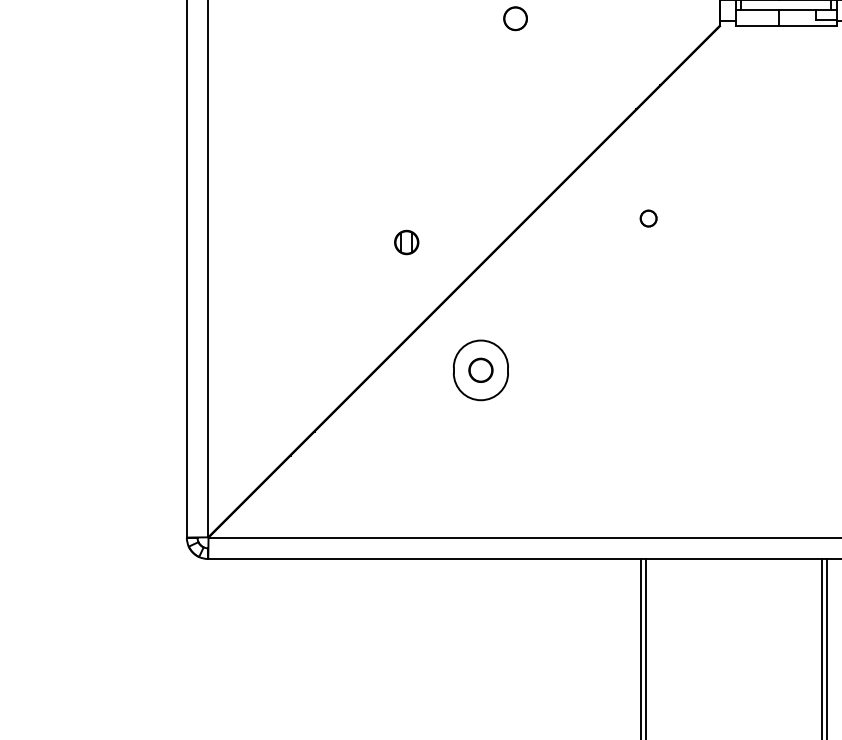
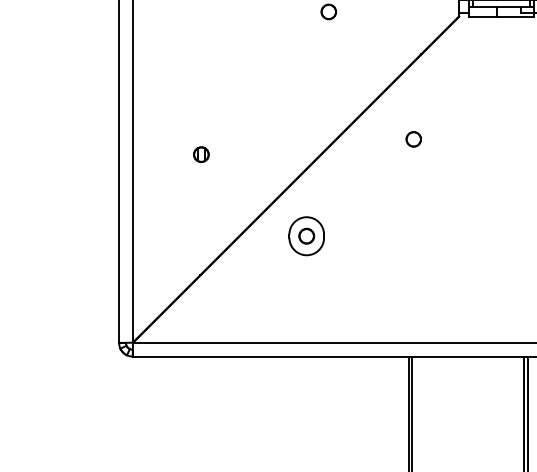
circle: (648, 218) -> (413, 139), size x1.43
part: (406, 242) -> (201, 154), moved

